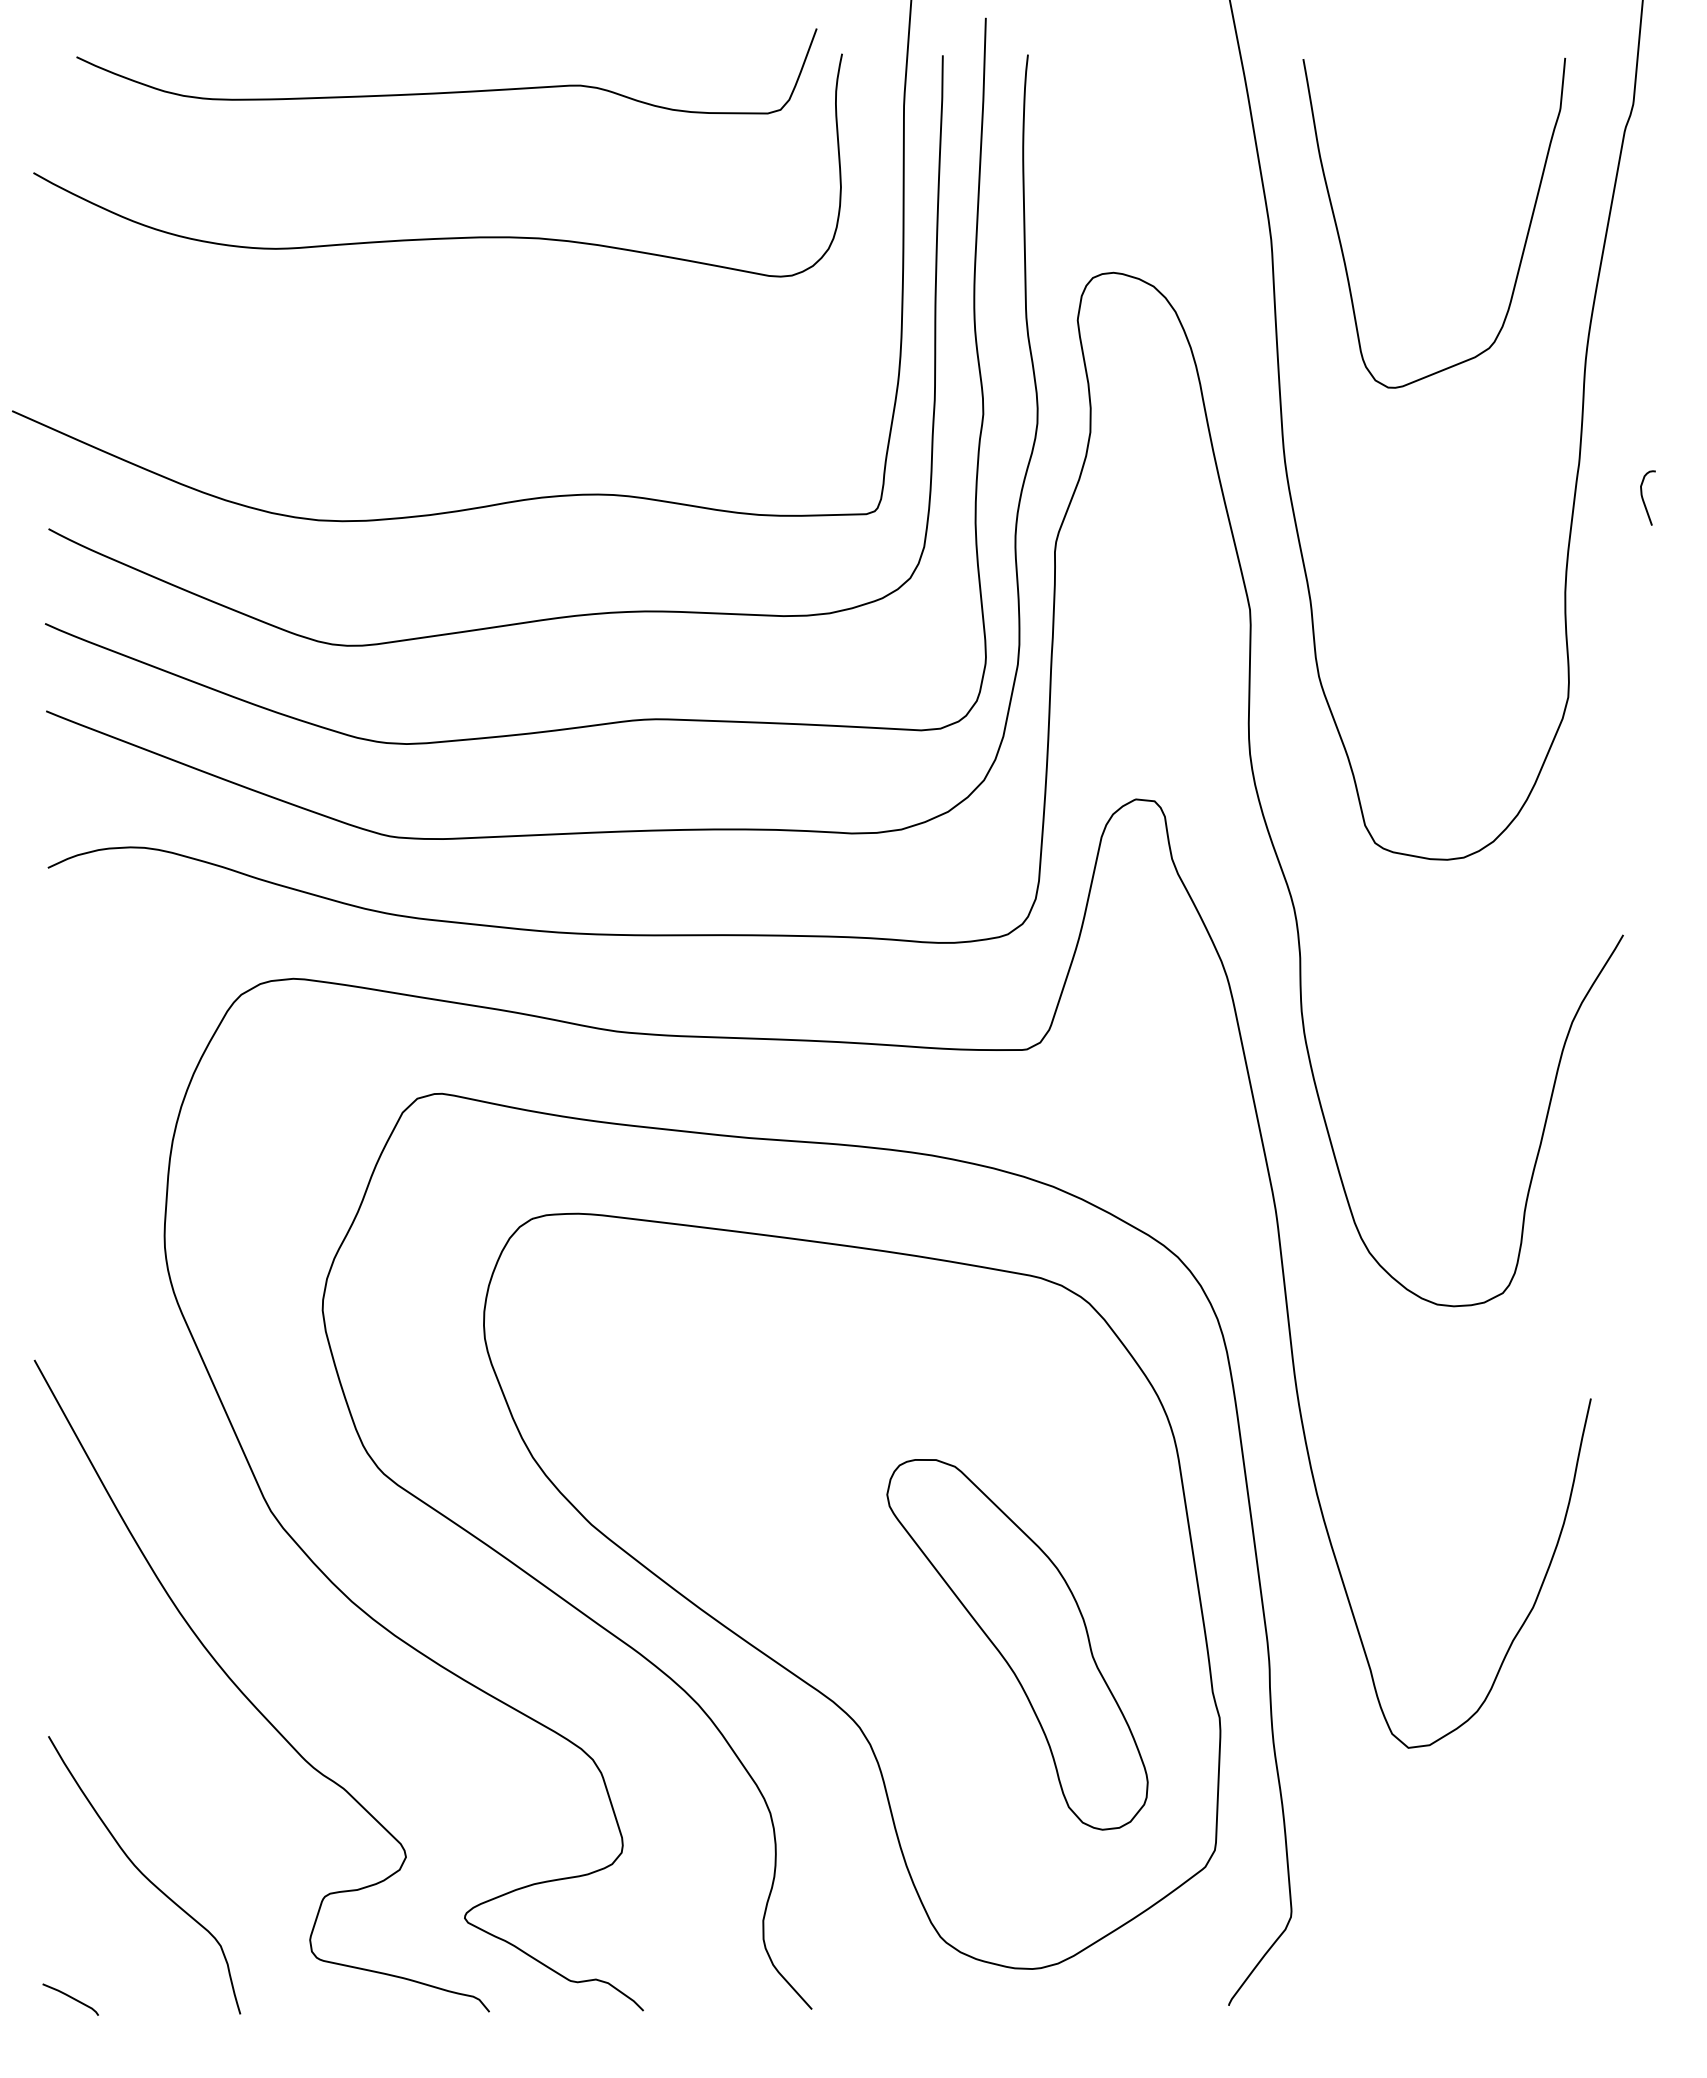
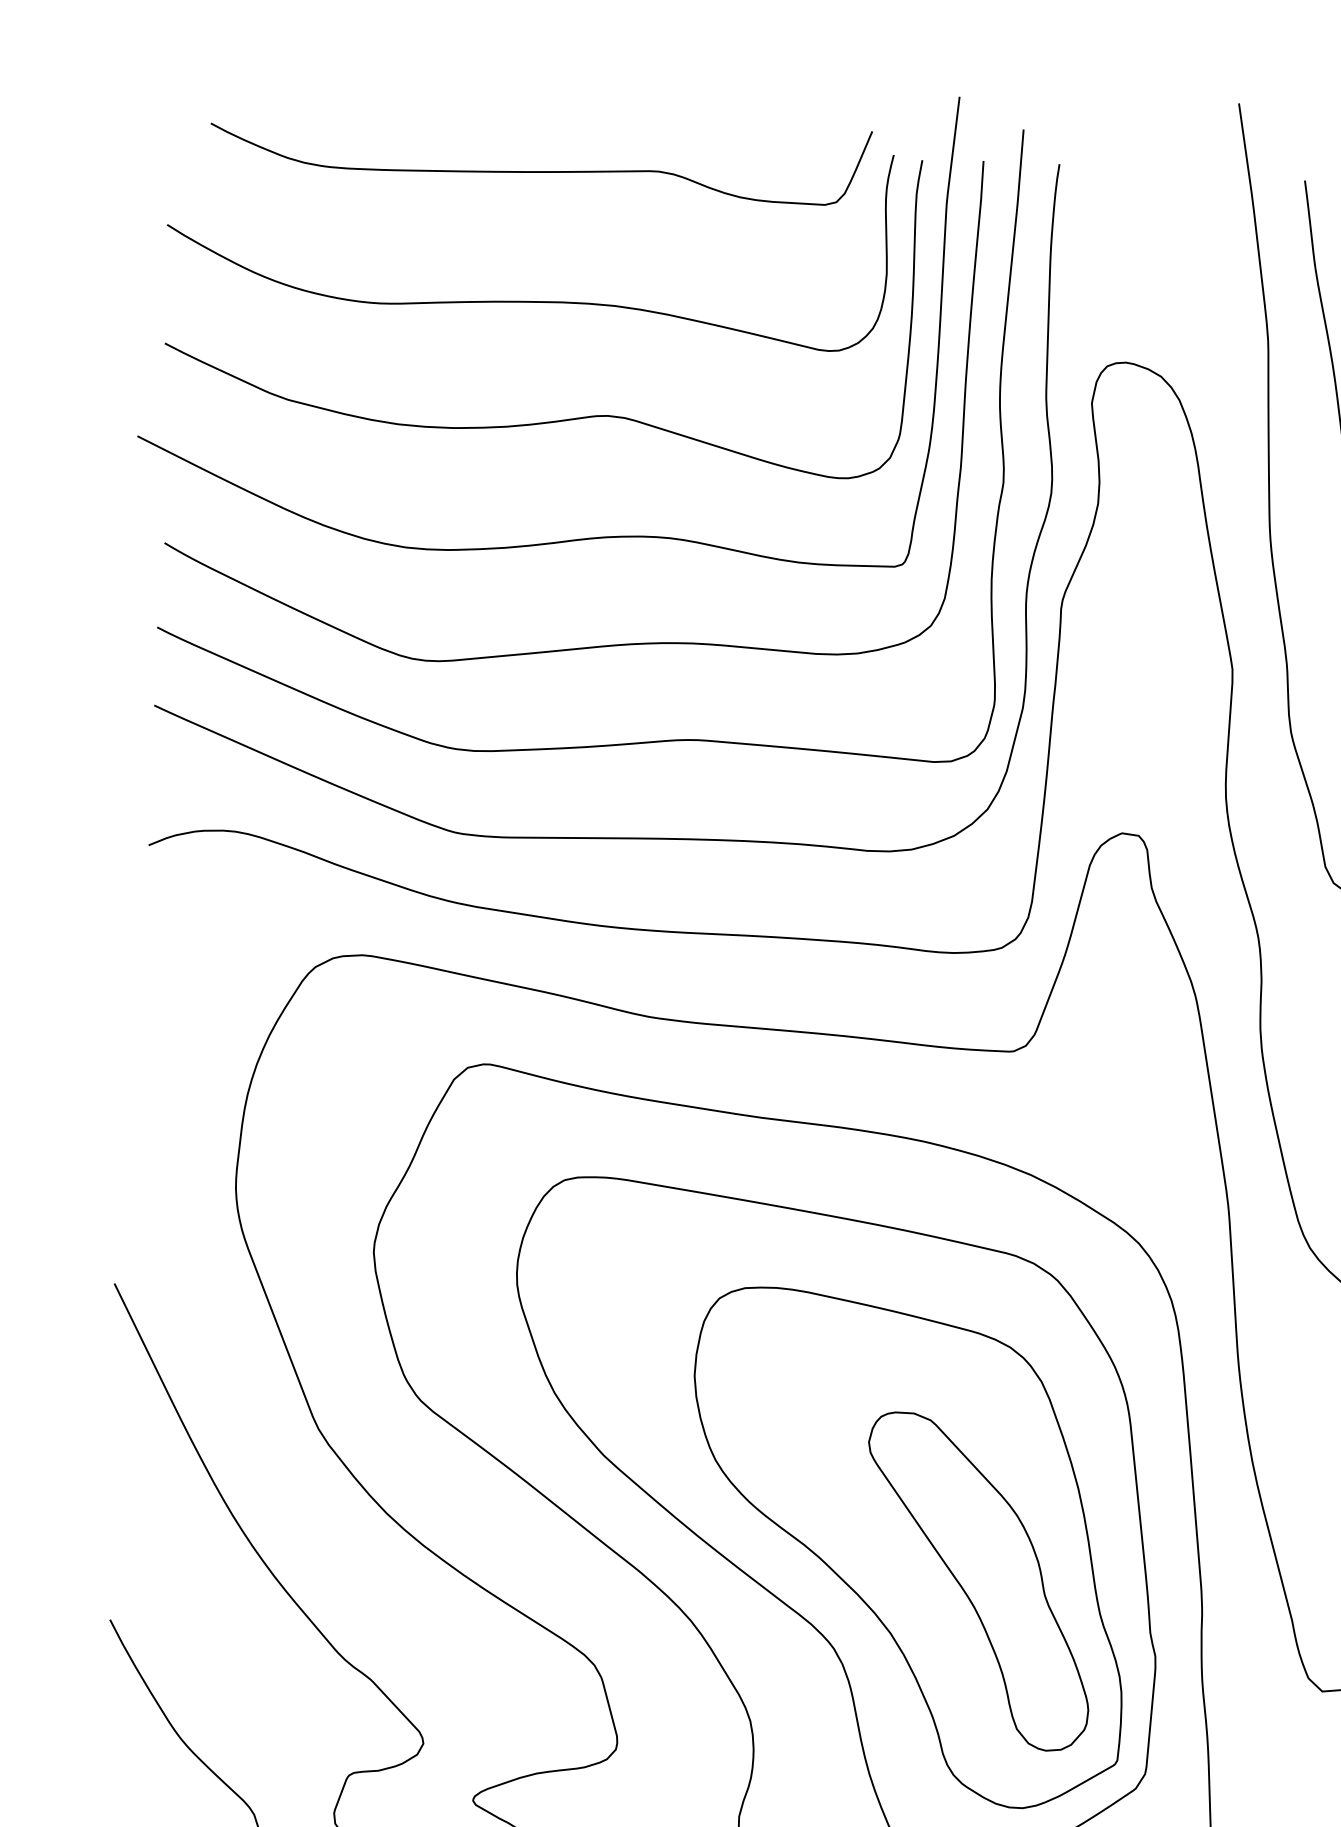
curve: (480, 369) -> (557, 420), added
part: (936, 1611) -> (907, 1548), added

